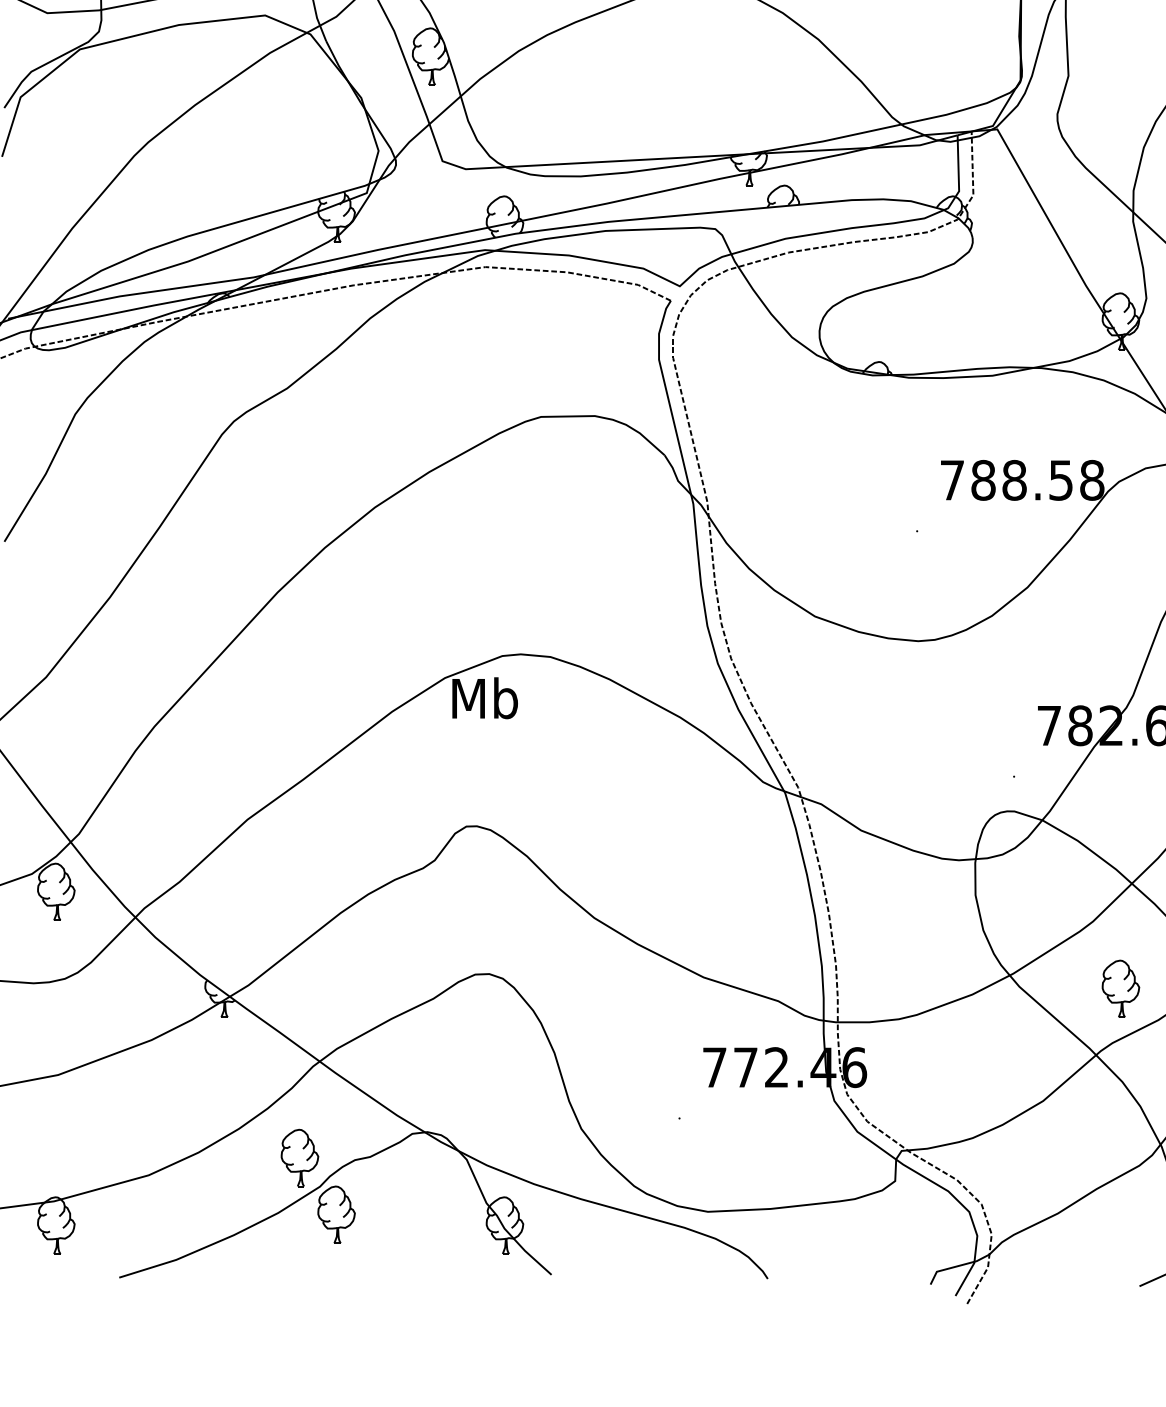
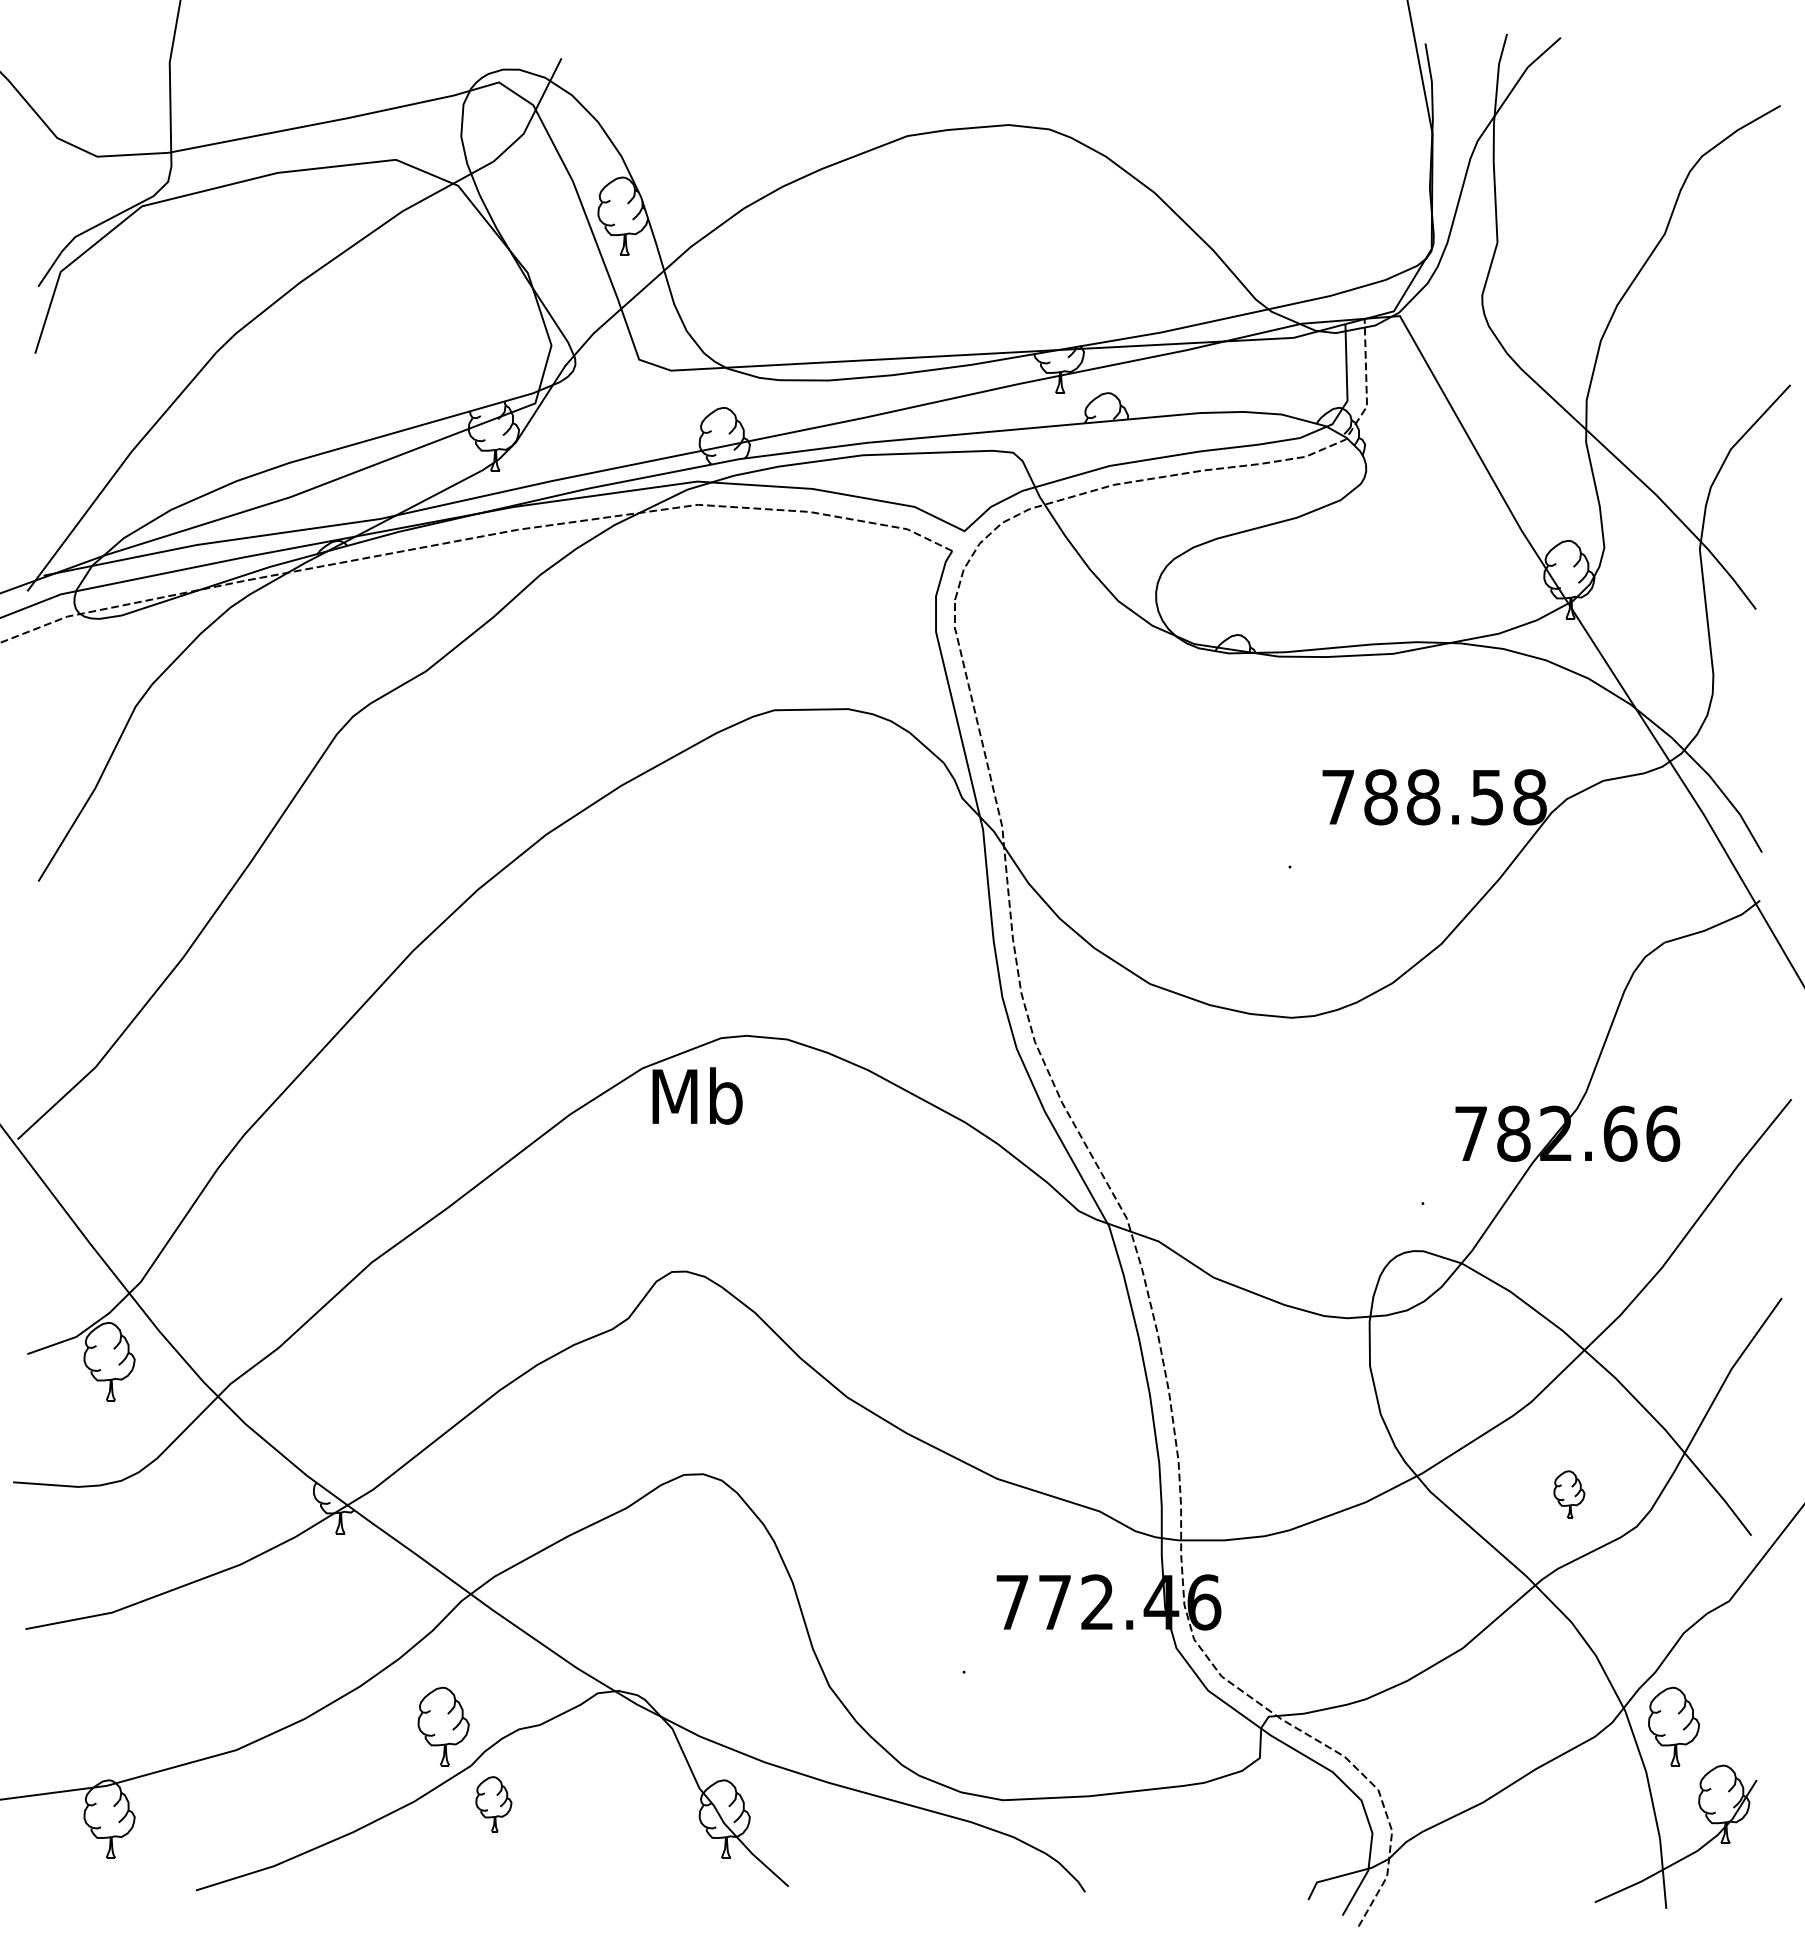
part: (1121, 988) -> (1569, 1494), size x0.6
part: (336, 1214) -> (493, 1803), size x0.7

